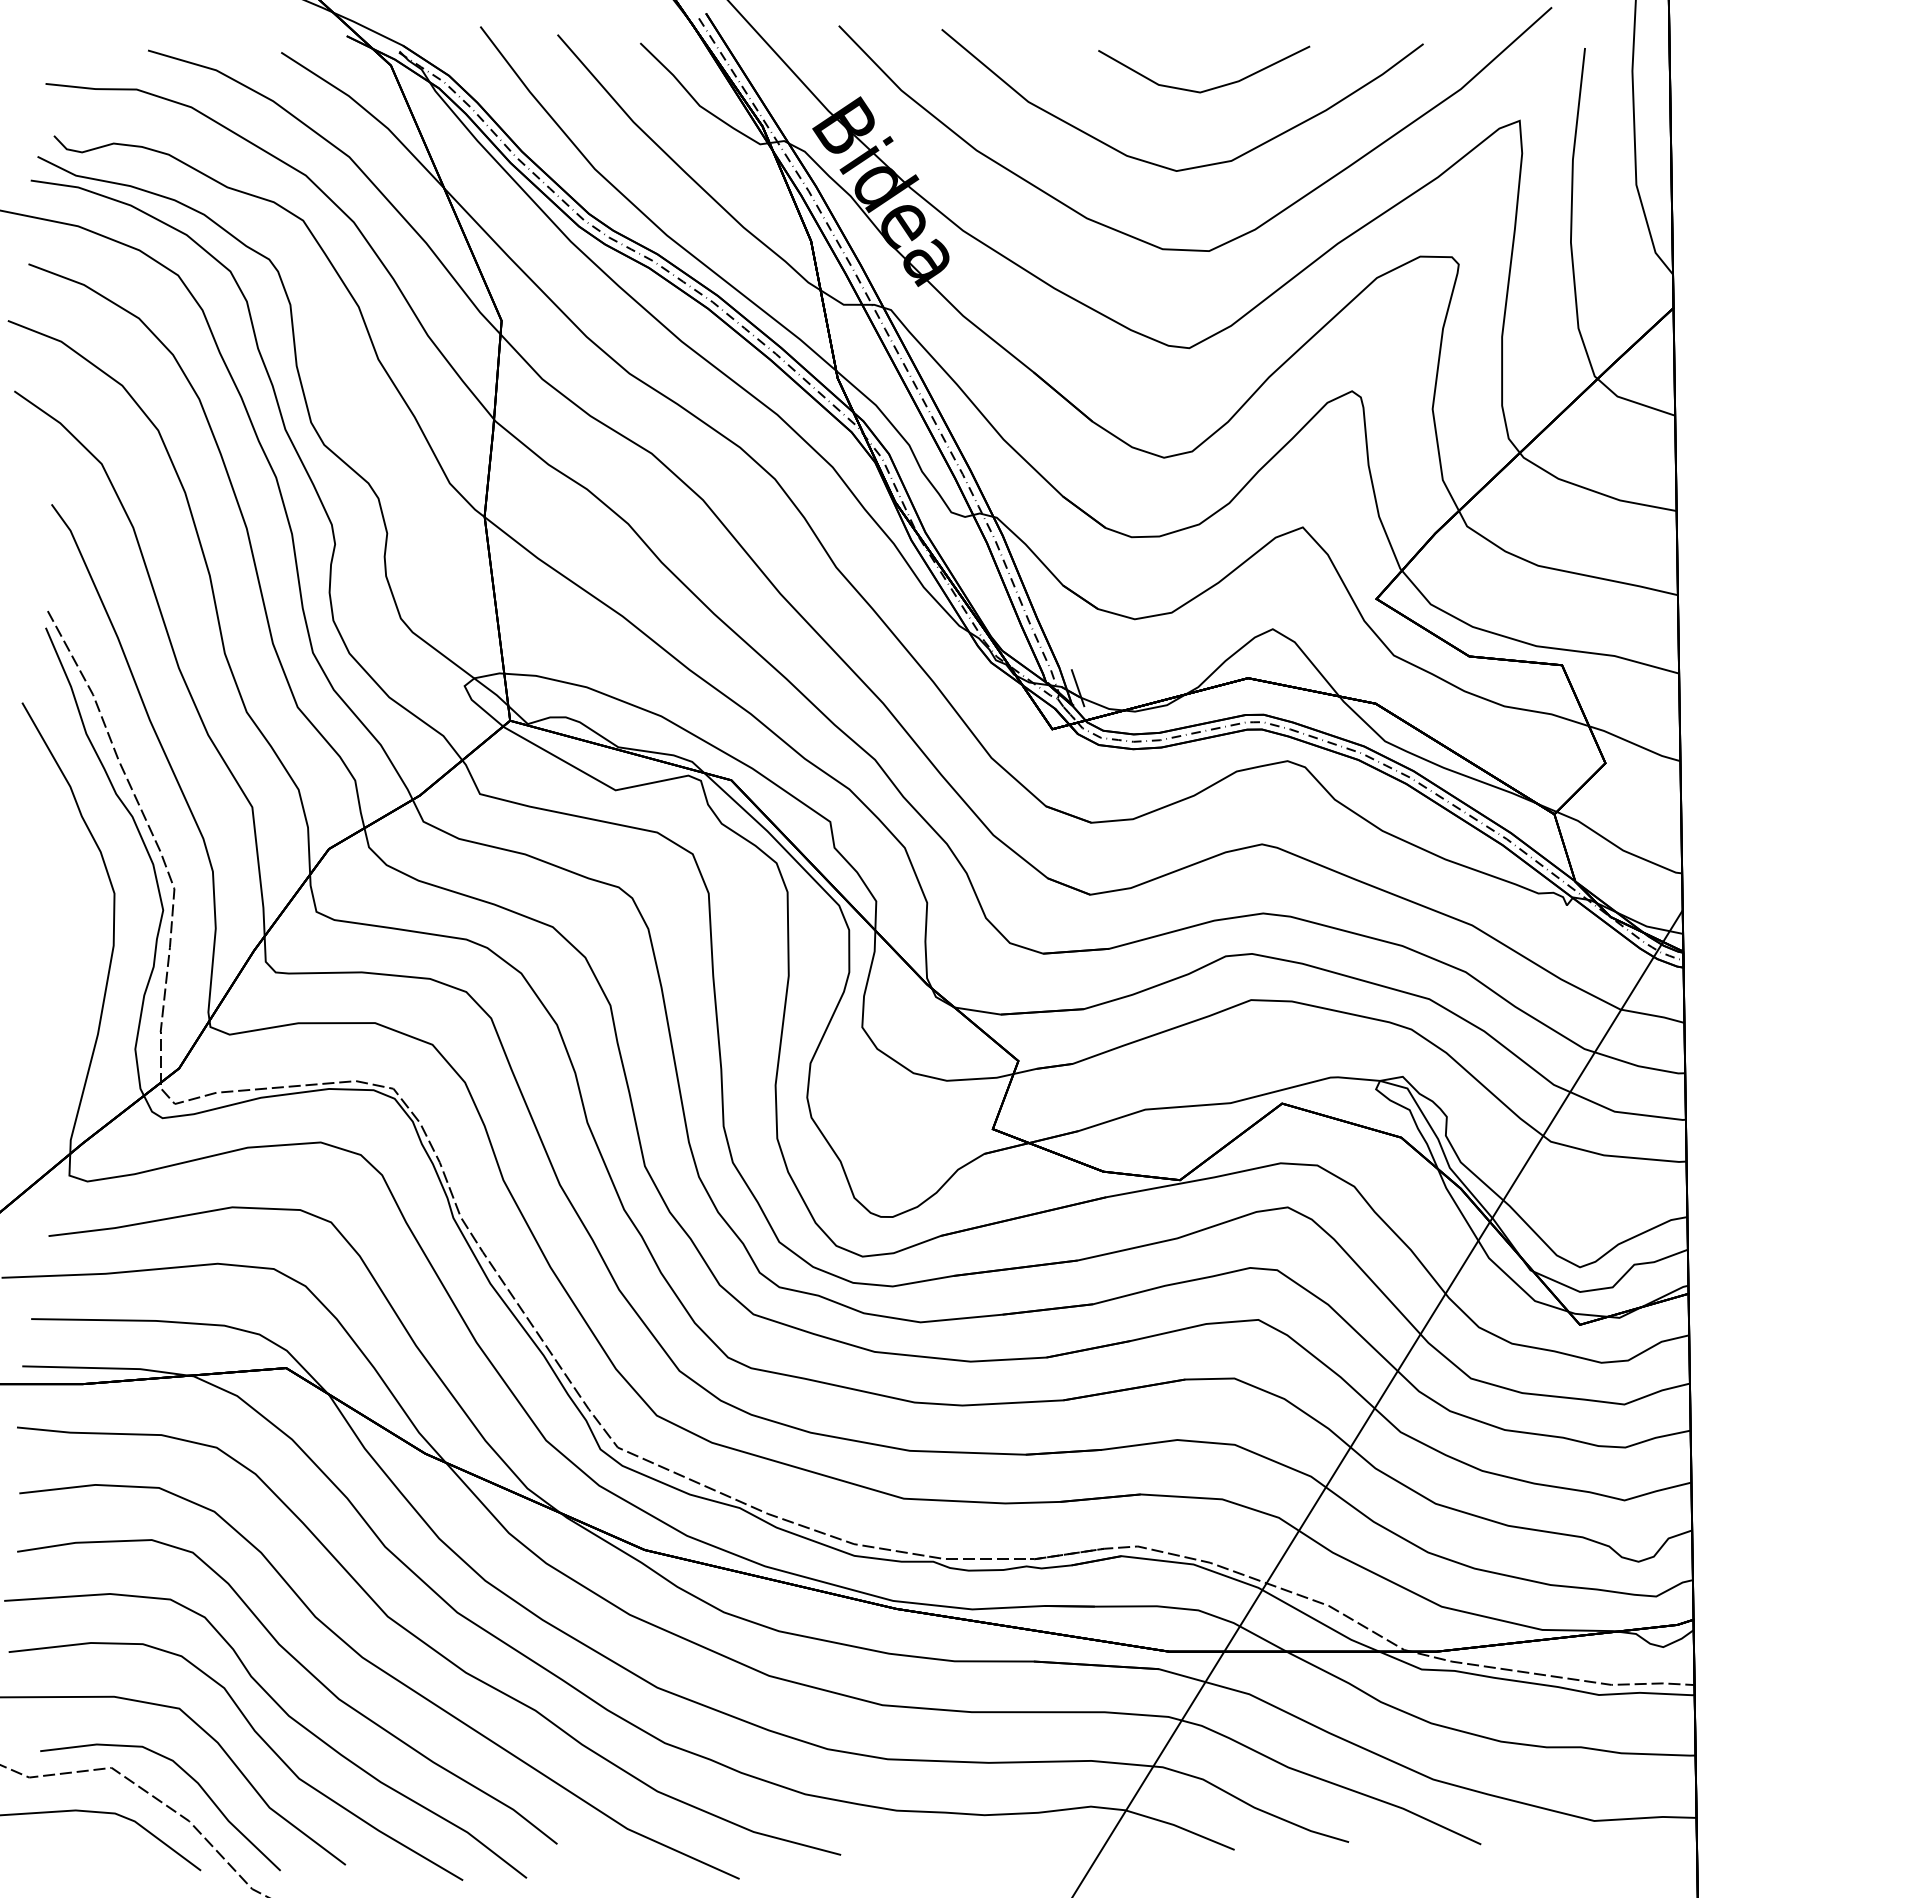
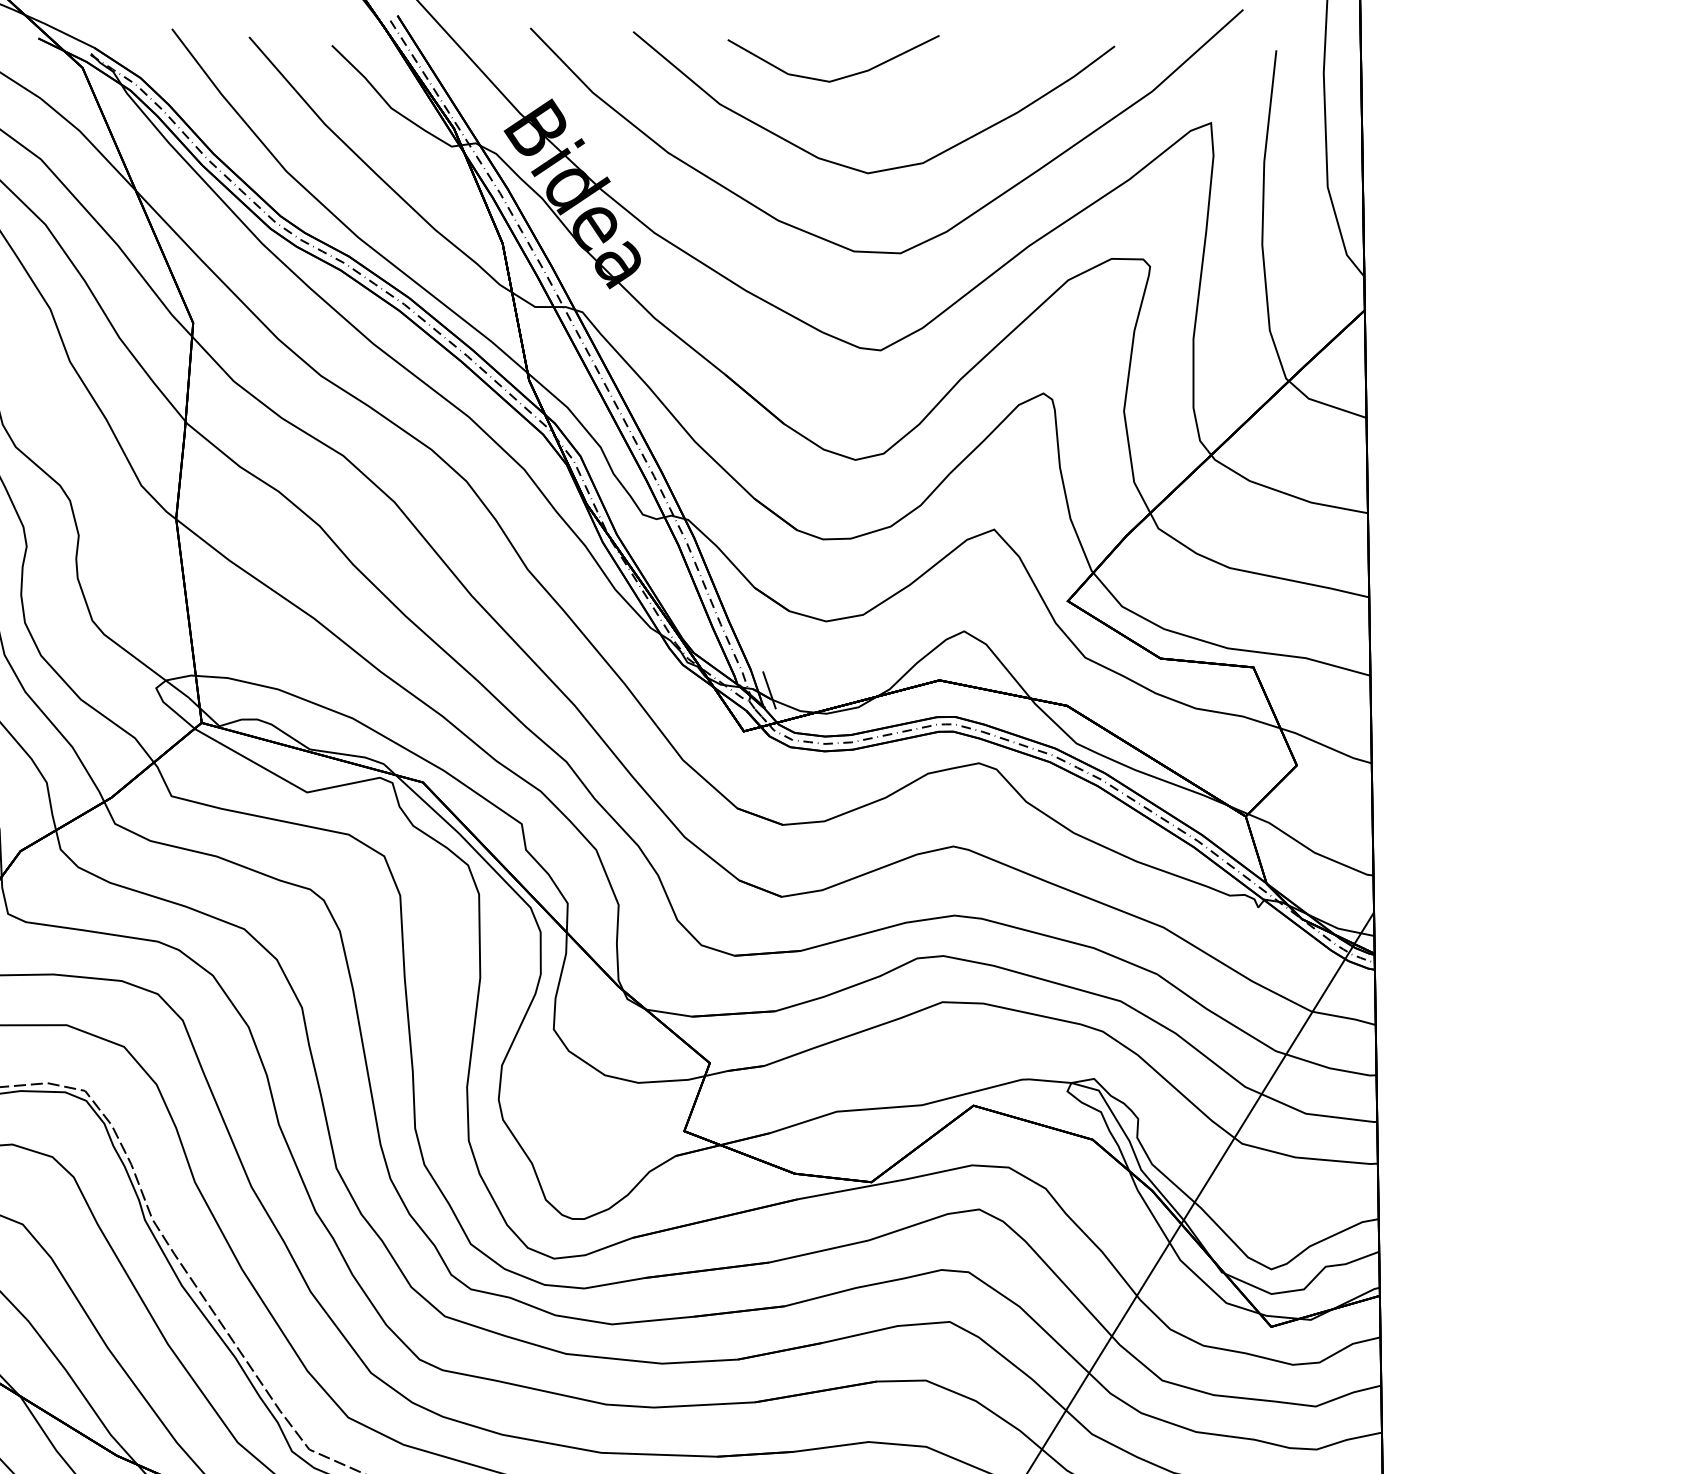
line: (1209, 88) -> (838, 77), moved

